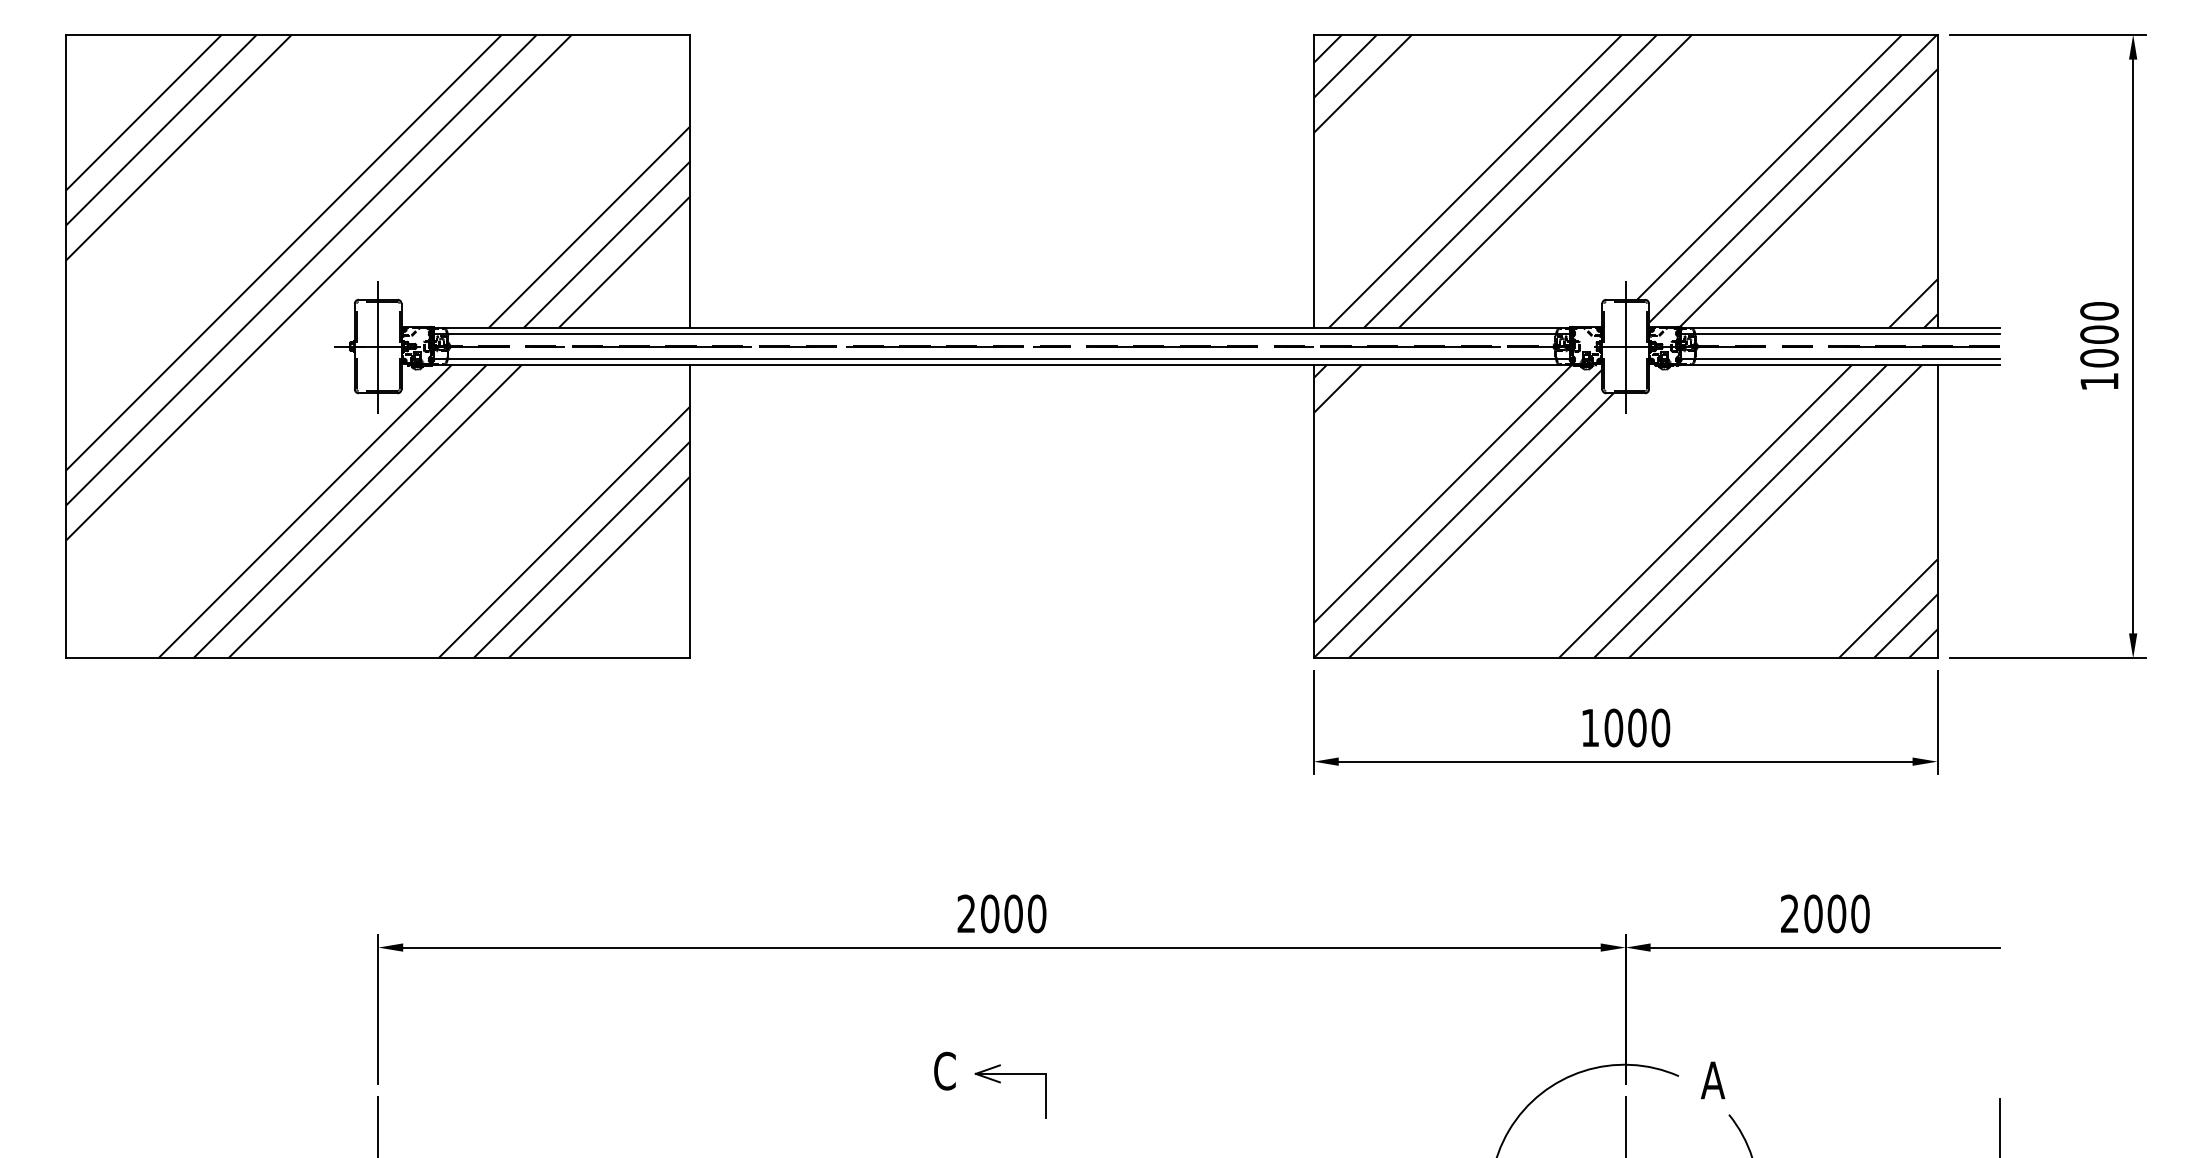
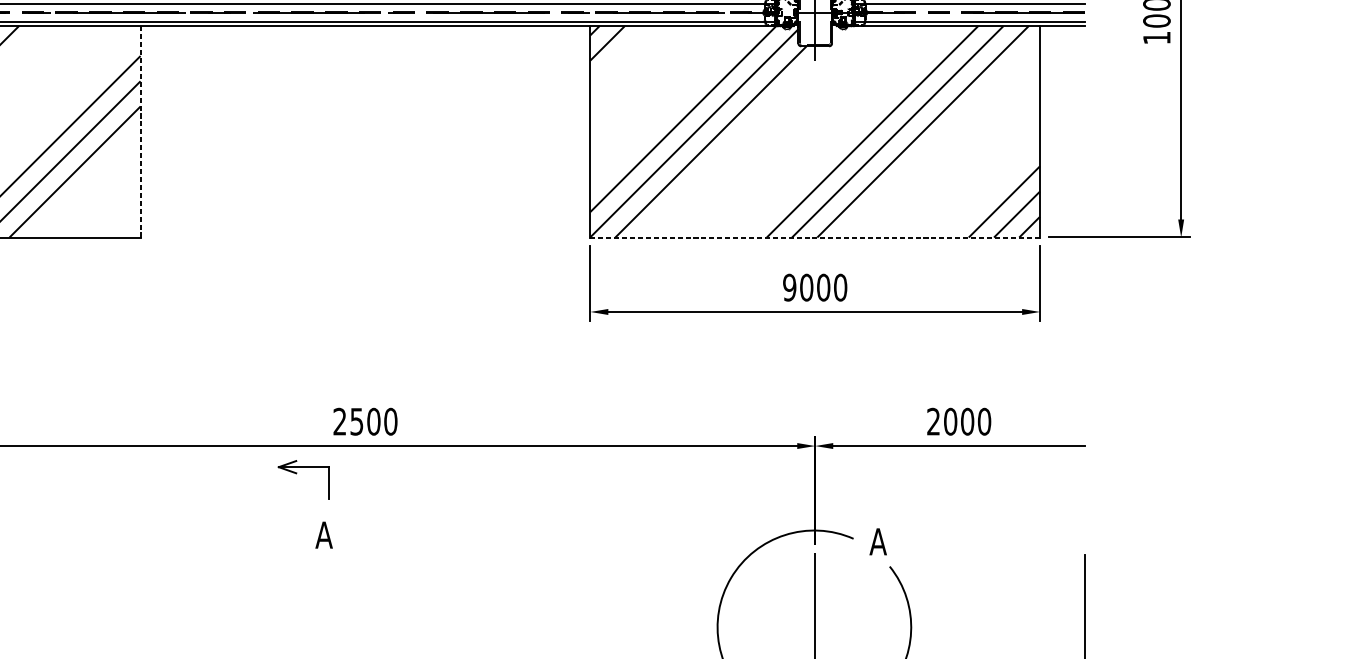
line: (690, 511) -> (140, 131), solid -> dashed
line: (1625, 658) -> (815, 237), solid -> dashed
text: (1590, 727) -> (789, 287), 1000 -> 9000
text: (990, 913) -> (357, 421), 2000 -> 2500
text: (944, 1070) -> (324, 534), C -> A
part: (1000, 1083) -> (296, 474), moved

